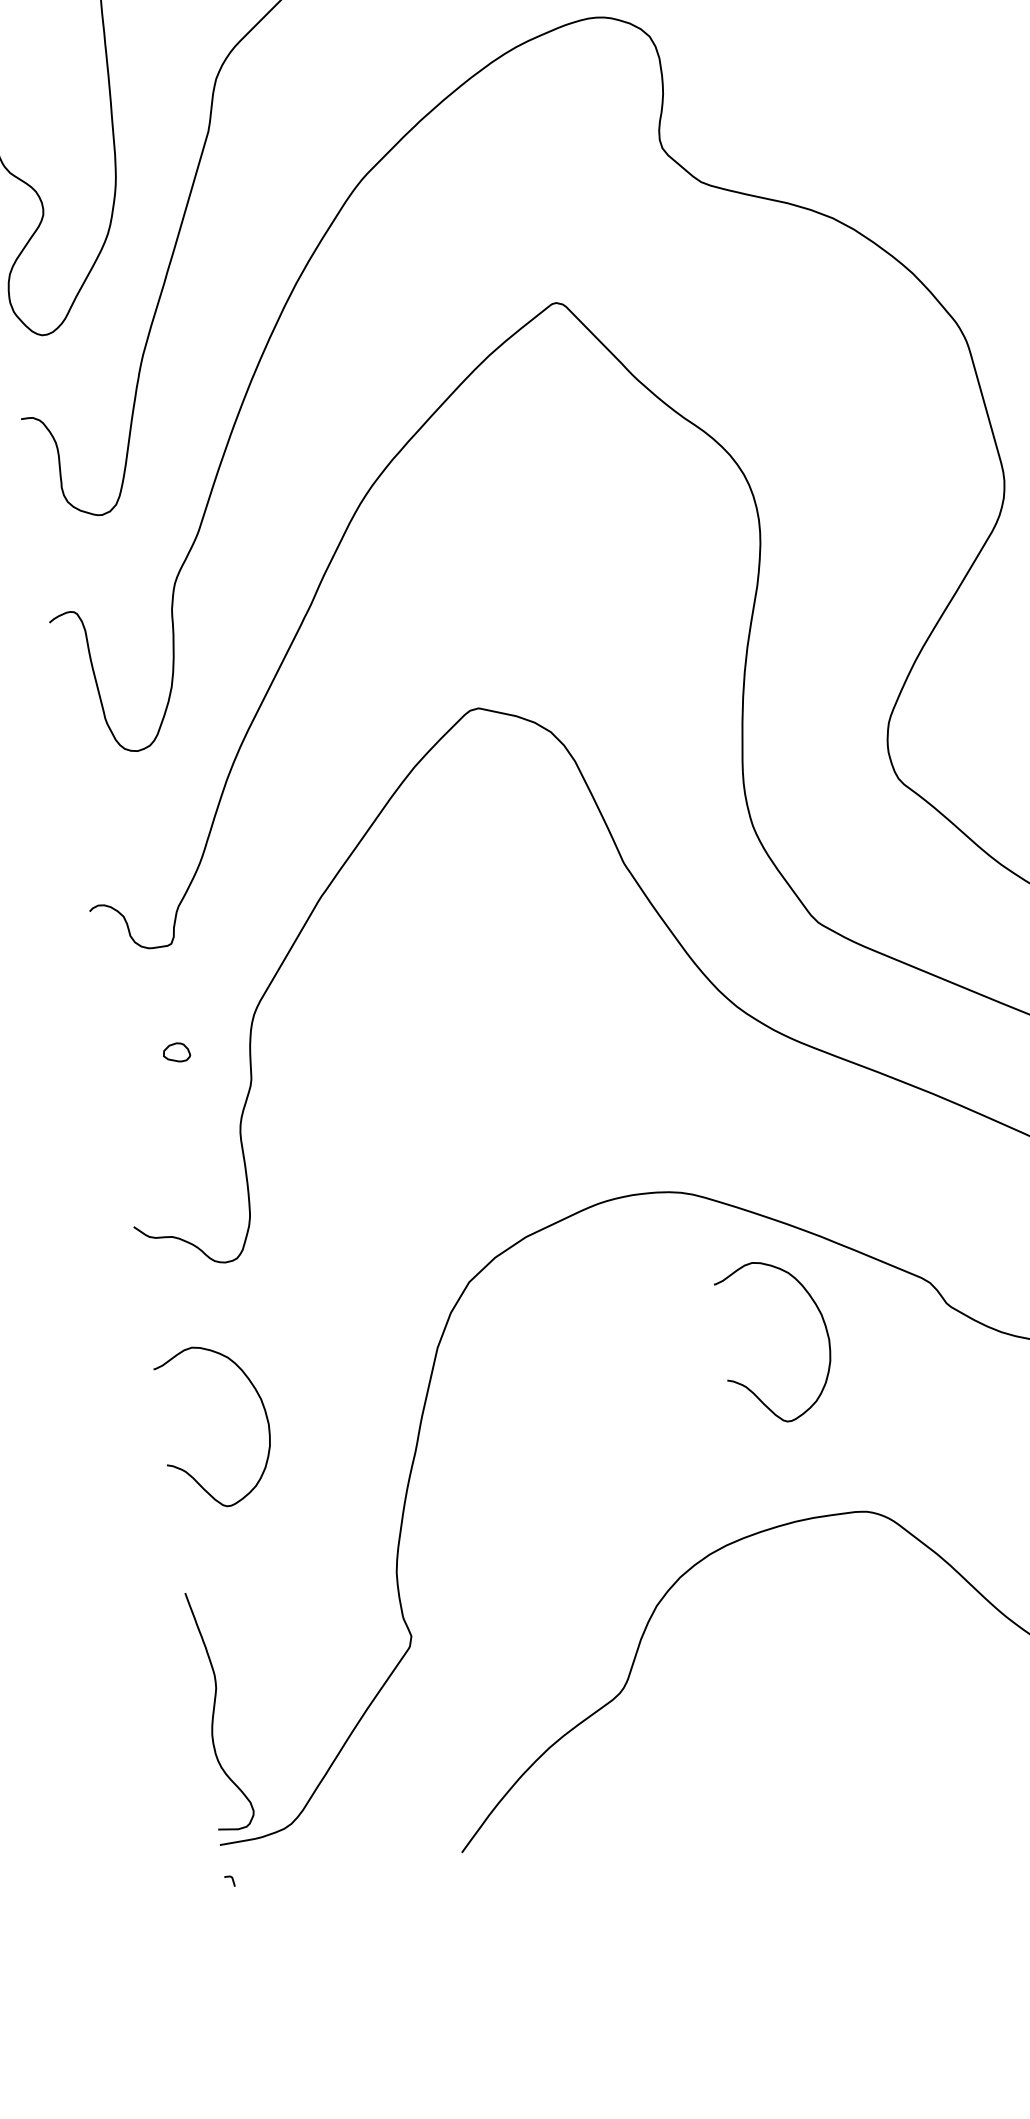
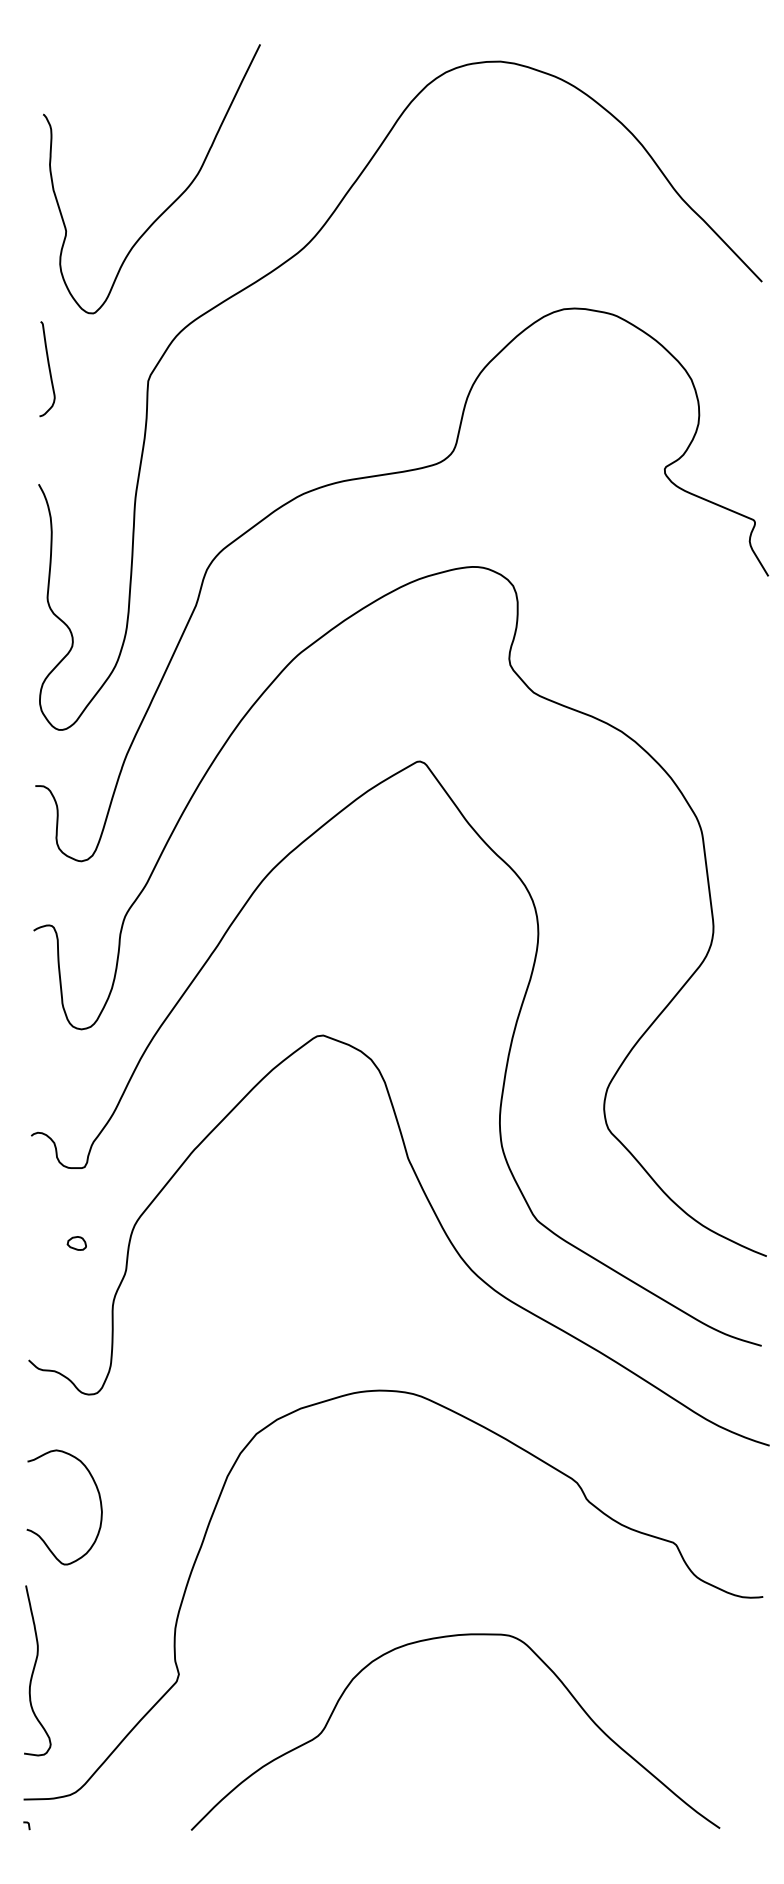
curve: (823, 1325) -> (498, 1501), removed
curve: (215, 1710) -> (34, 1670), moved

